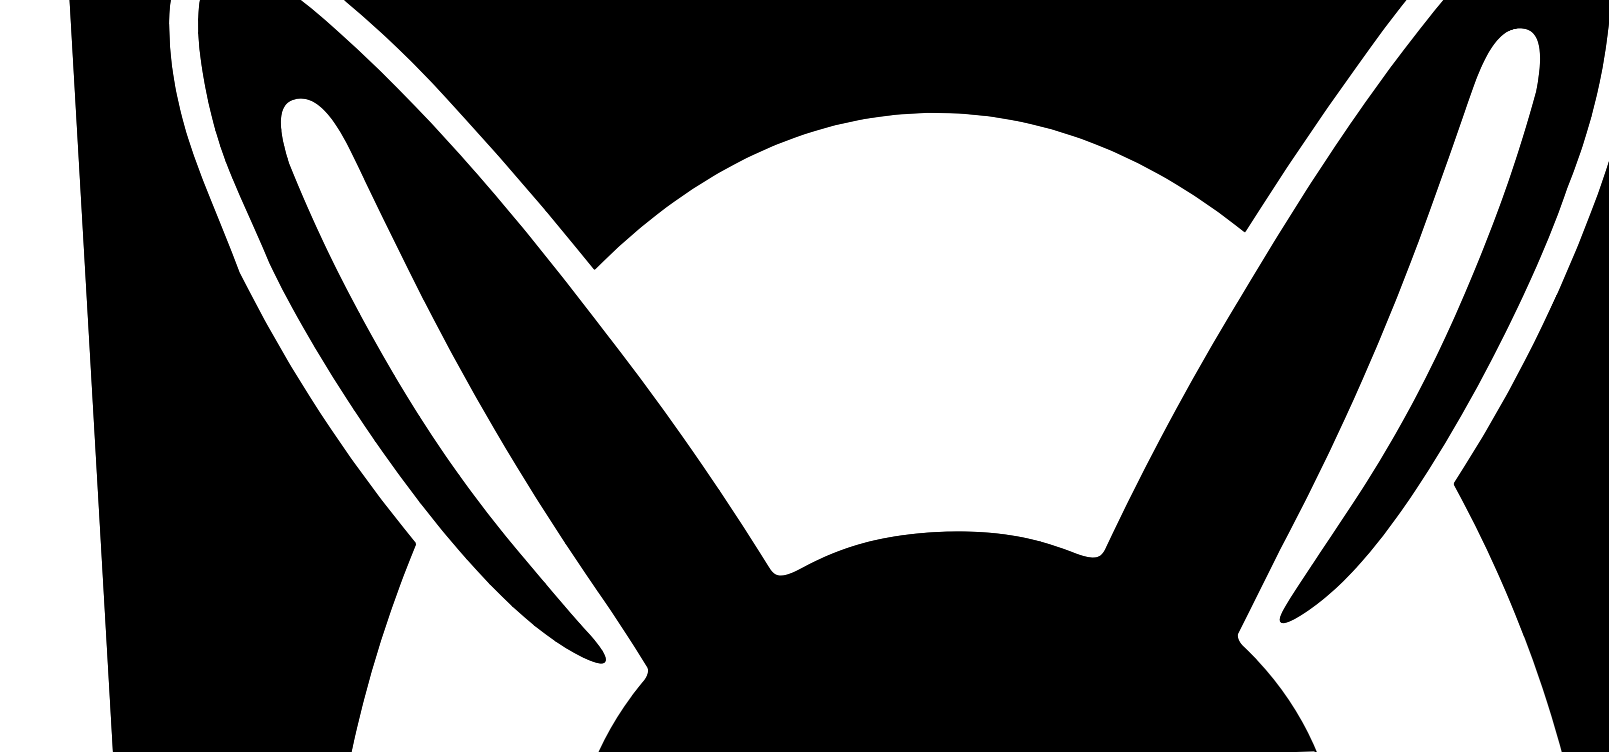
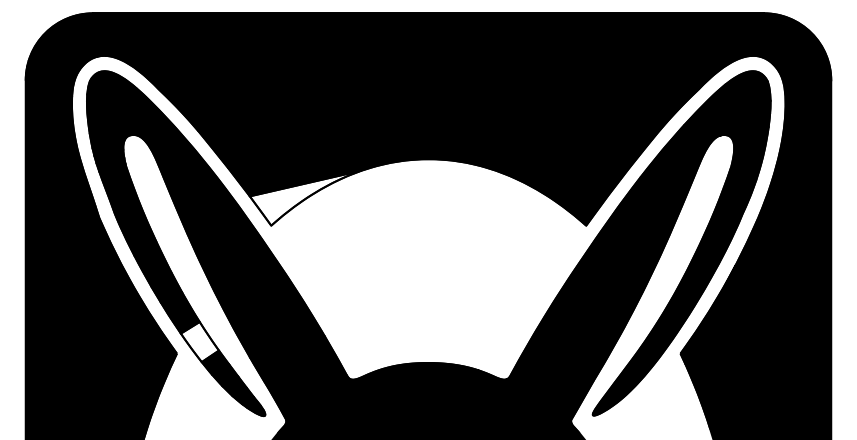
fill: (661, 206) -> (305, 197), removed
fill: (460, 518) -> (199, 342), removed

